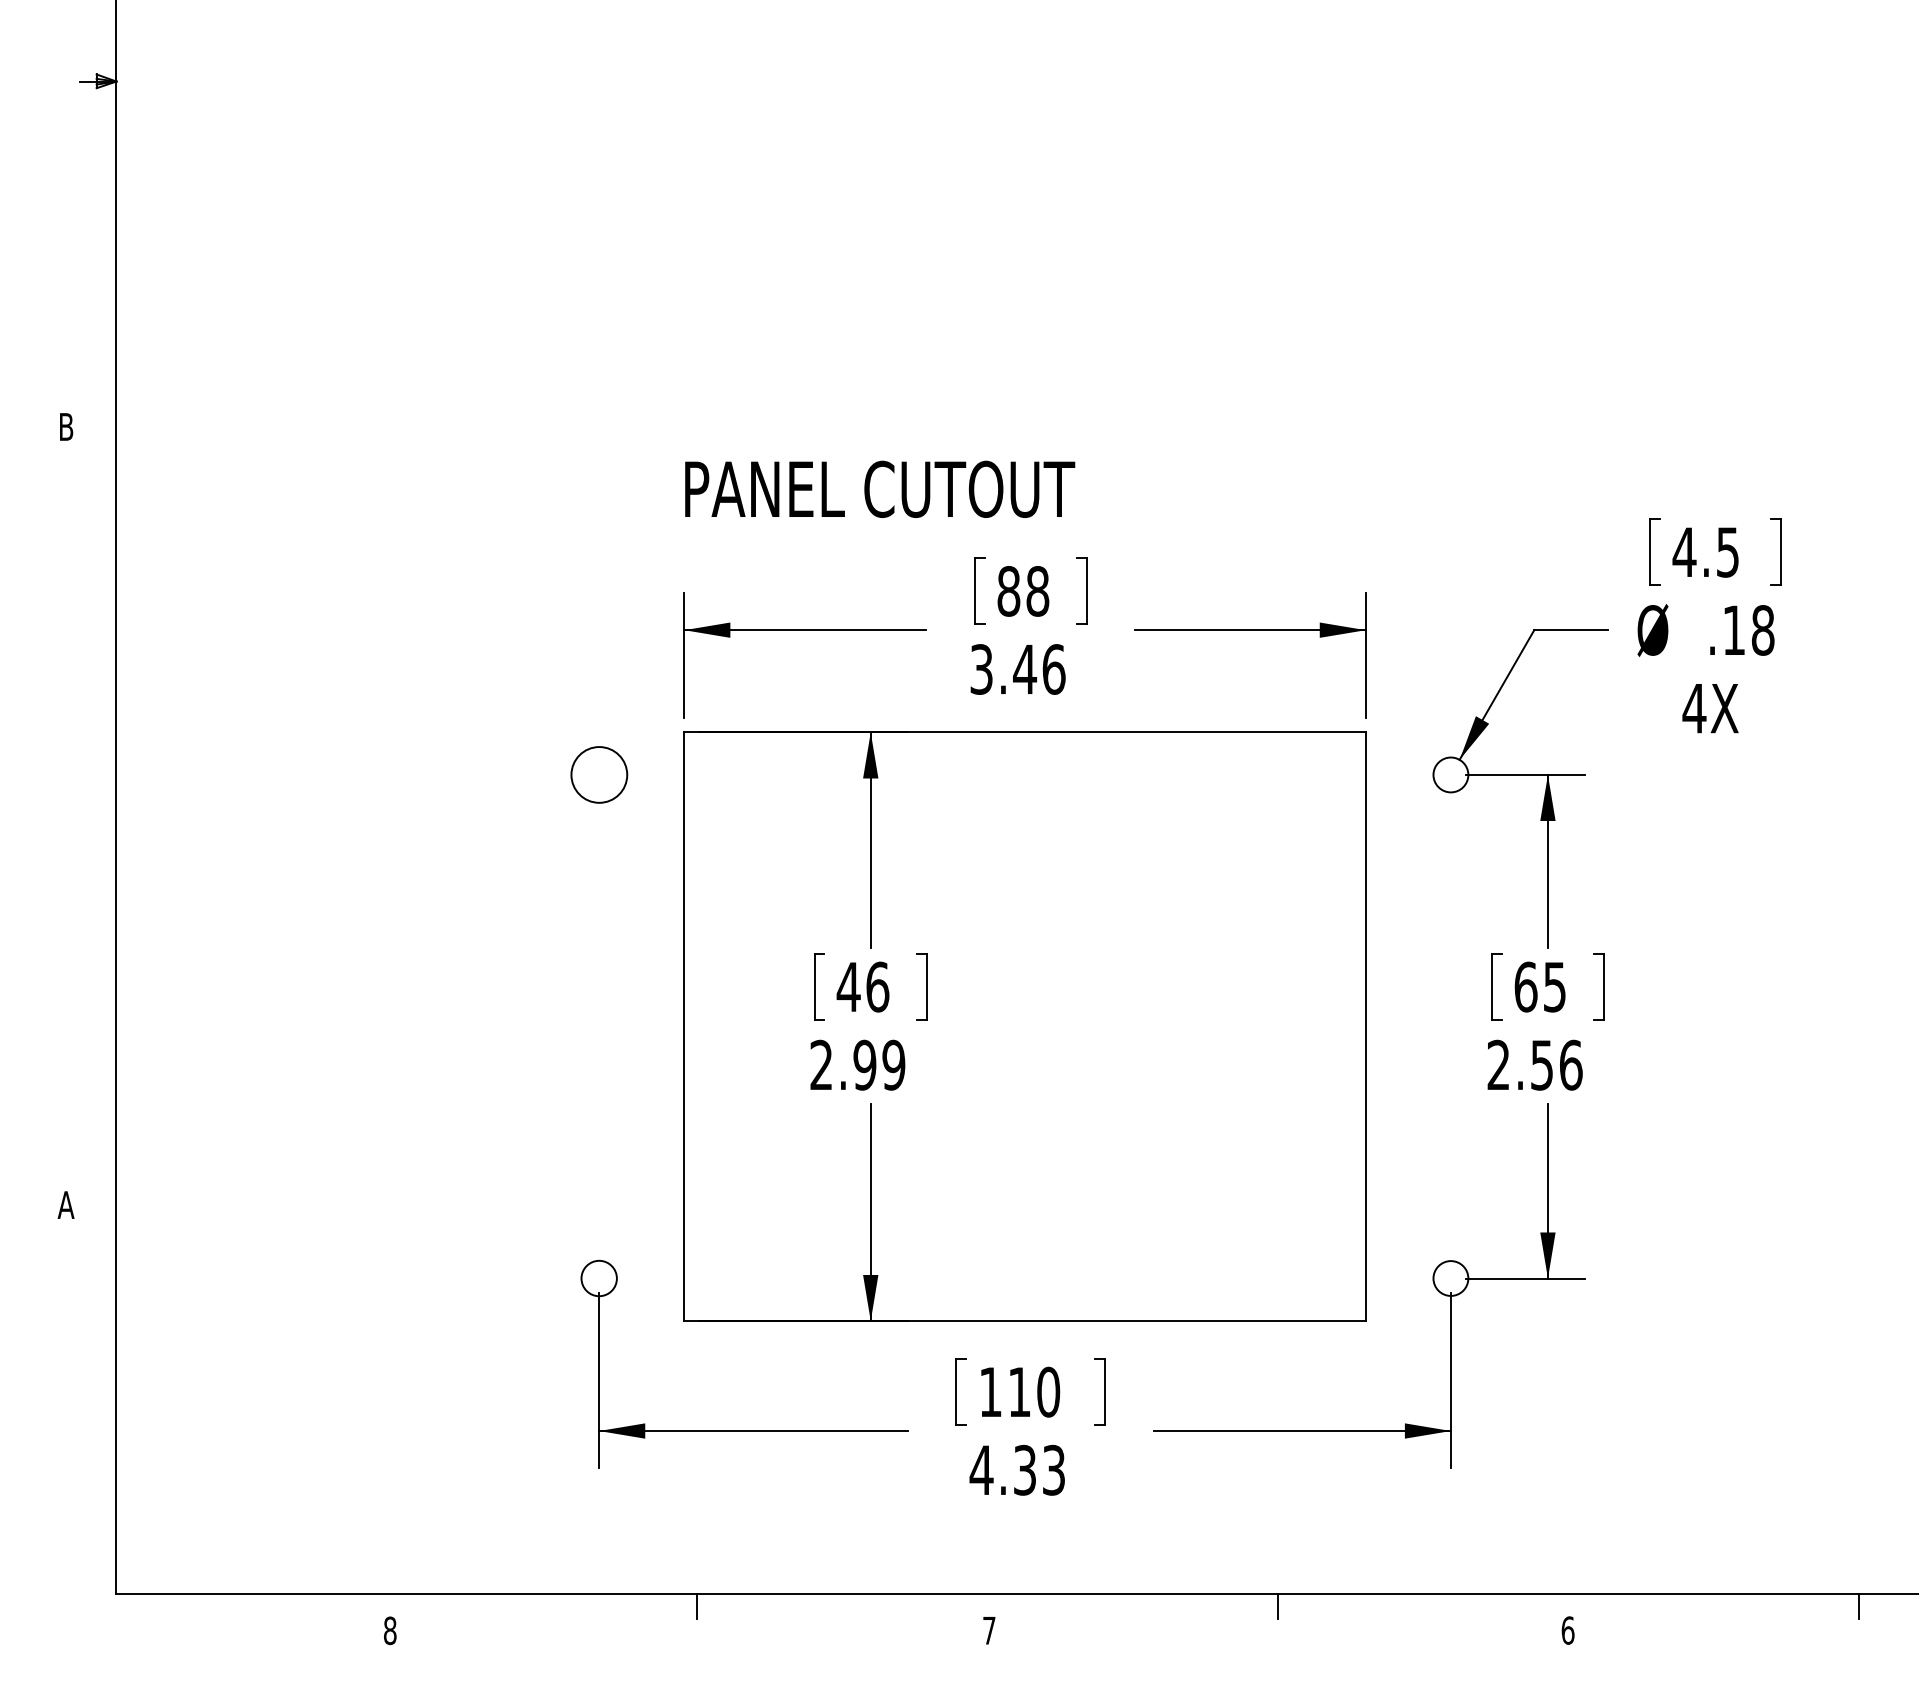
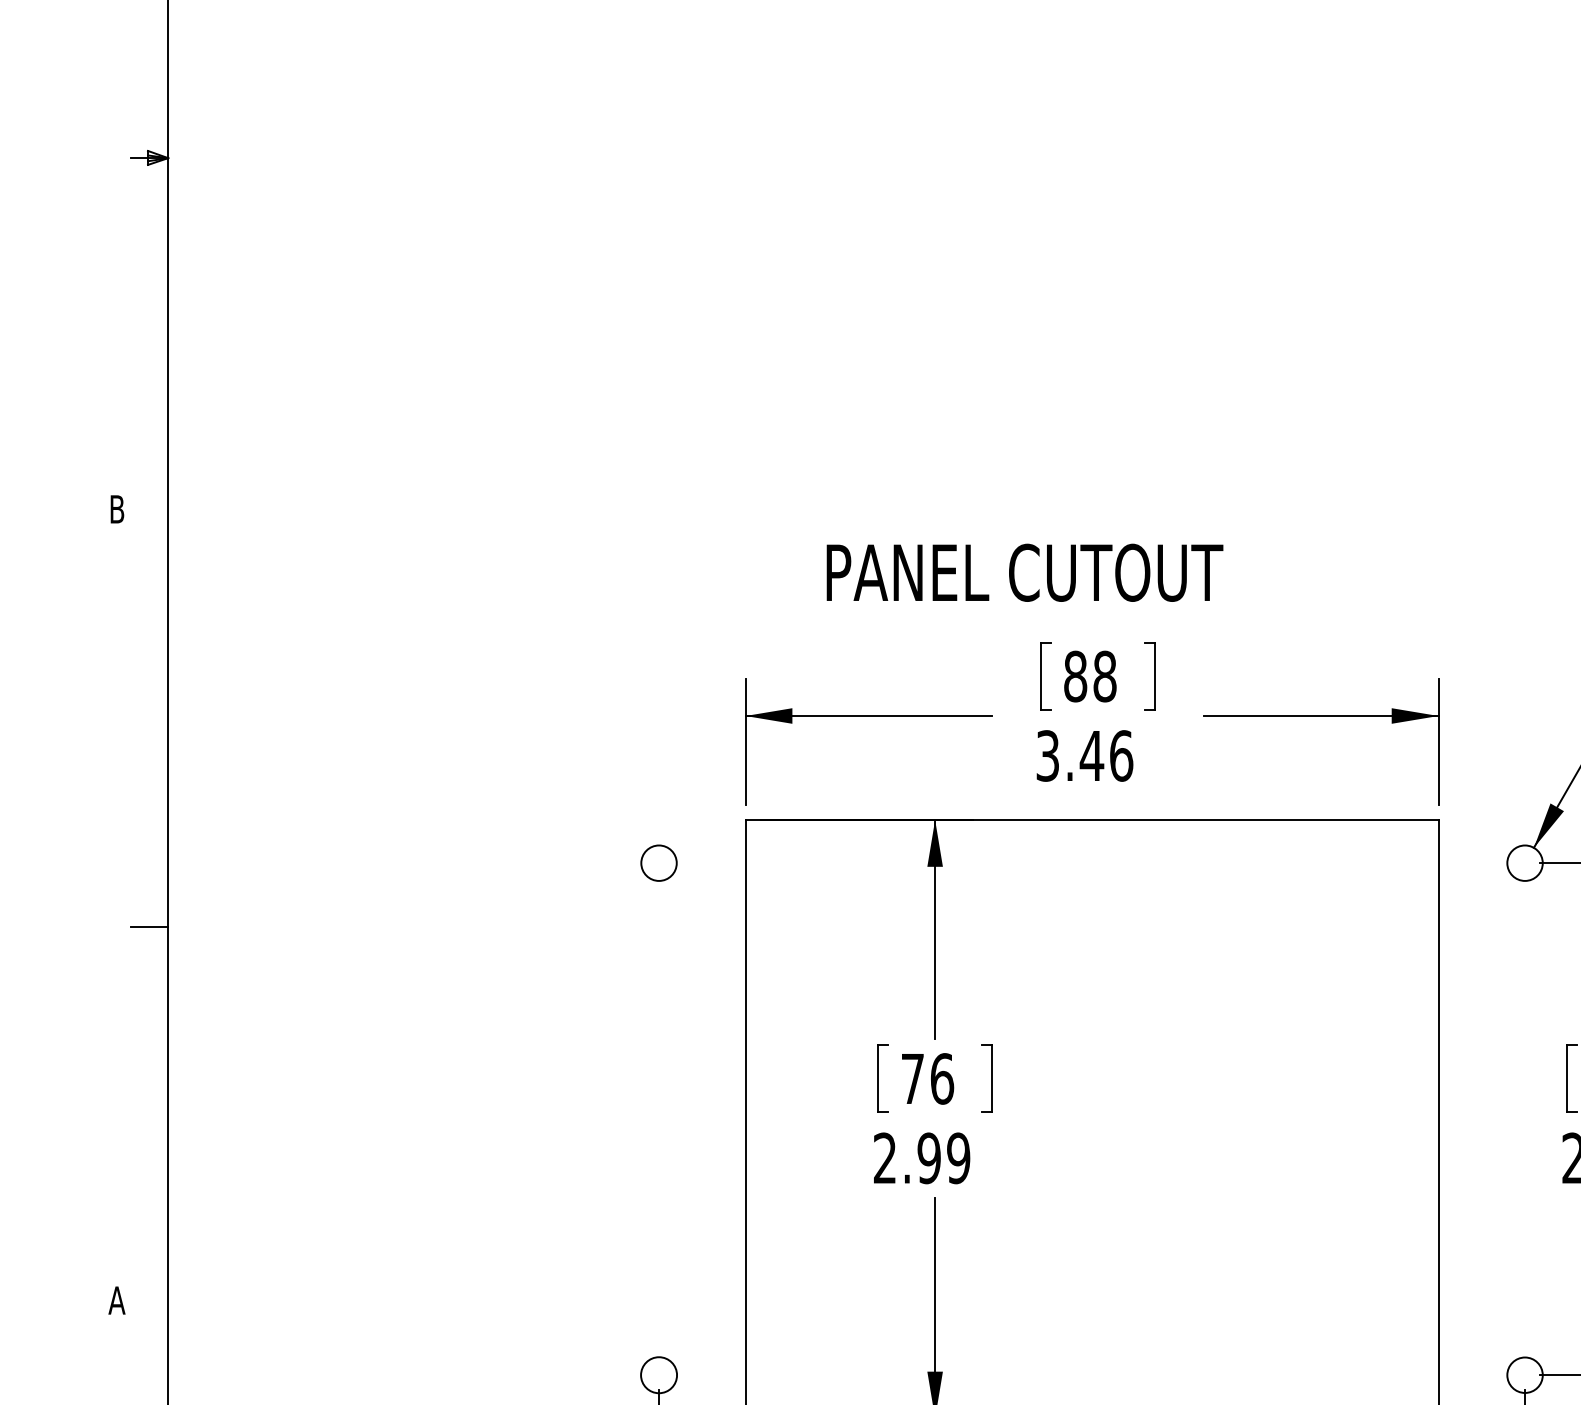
text: (880, 488) -> (1025, 571), moved
circle: (598, 774) -> (658, 862), size x0.62
line: (97, 837) -> (148, 926), added
text: (848, 986) -> (912, 1078), 46 -> 76

